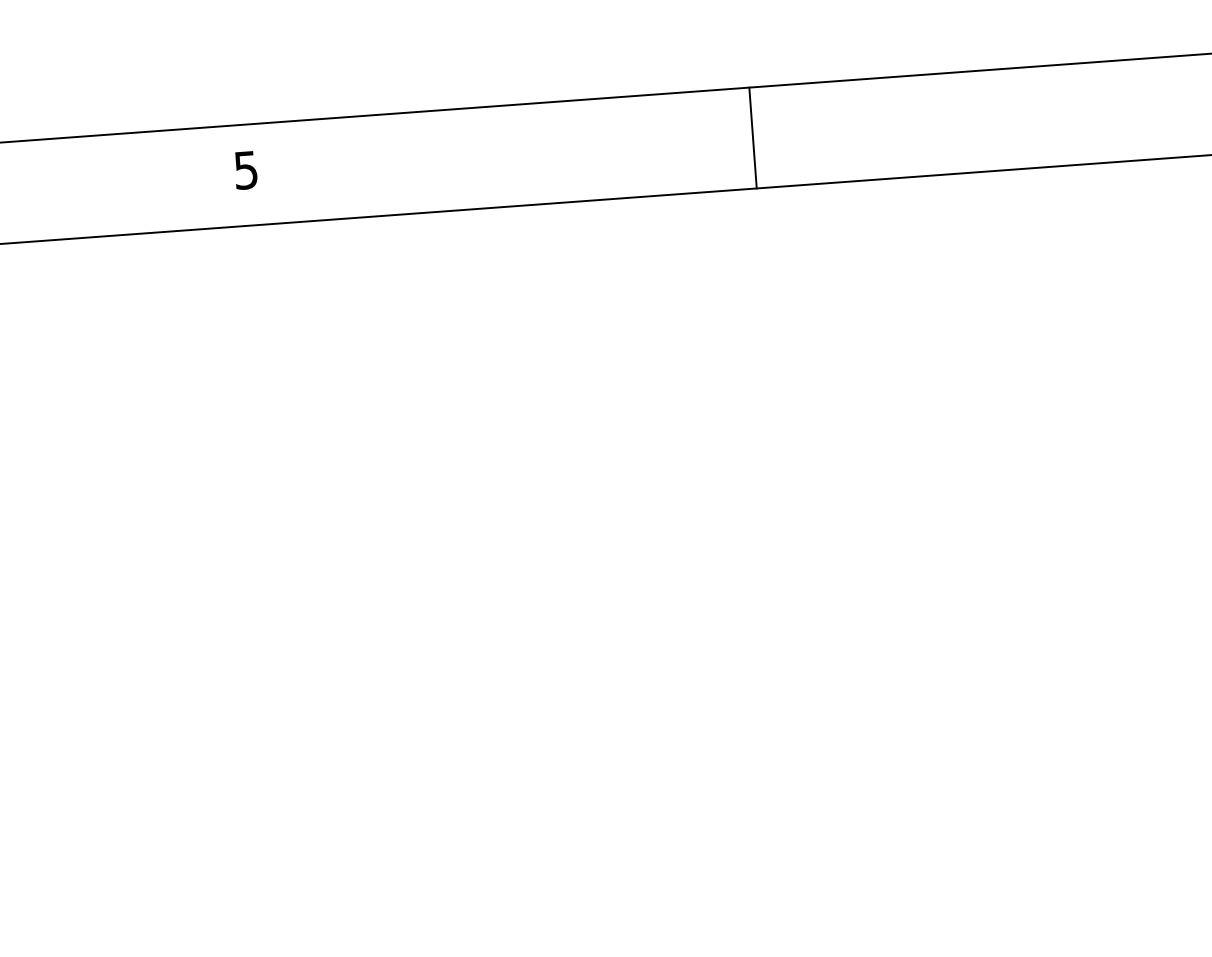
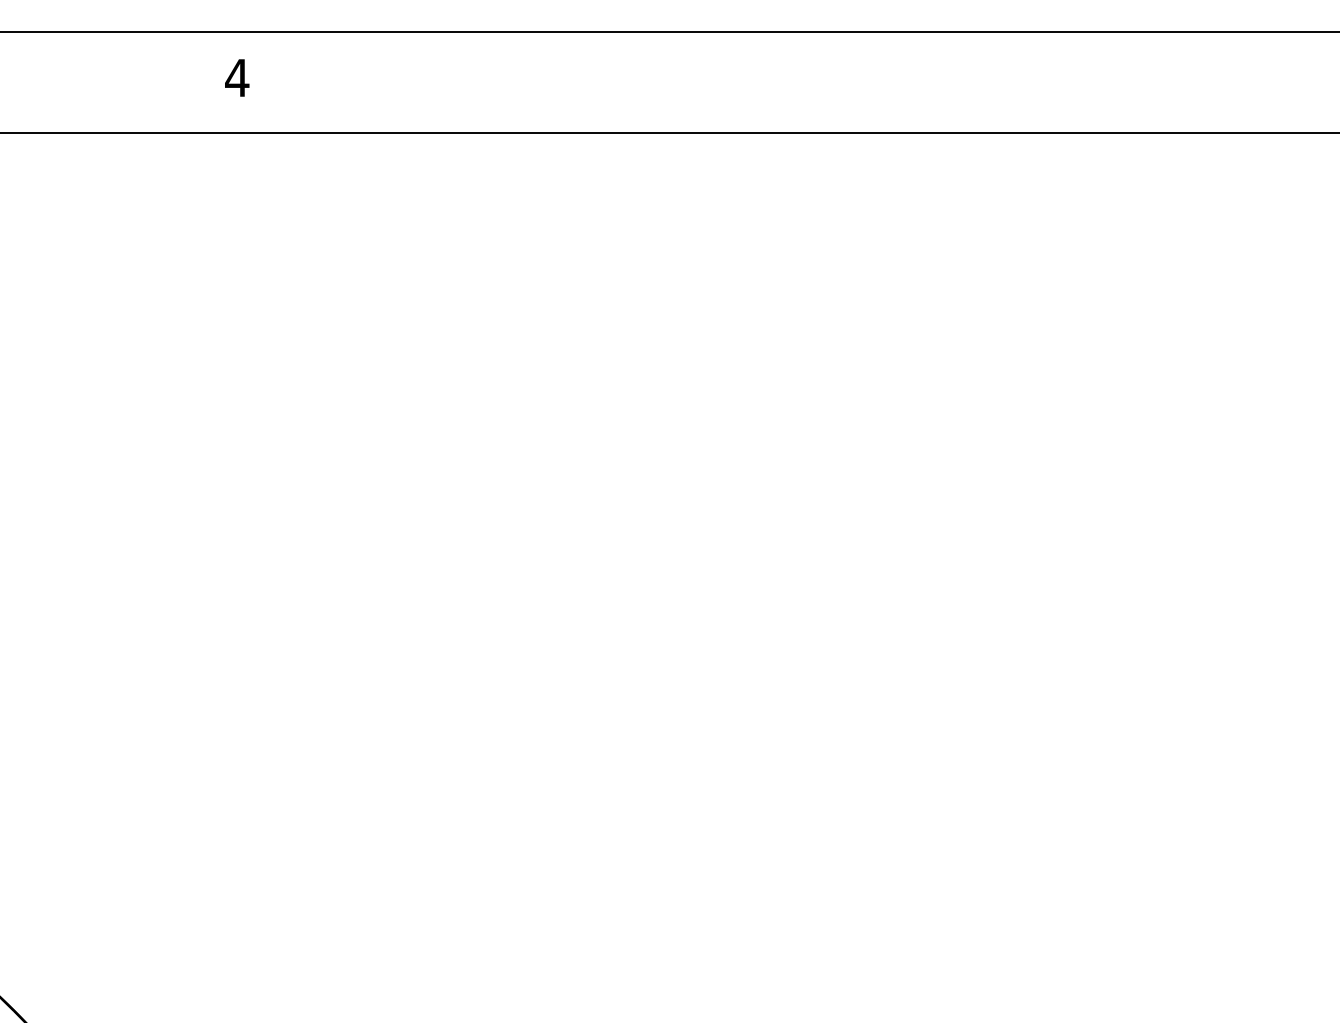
line: (753, 137) -> (745, 82), removed
text: (246, 170) -> (237, 78), 5 -> 4

